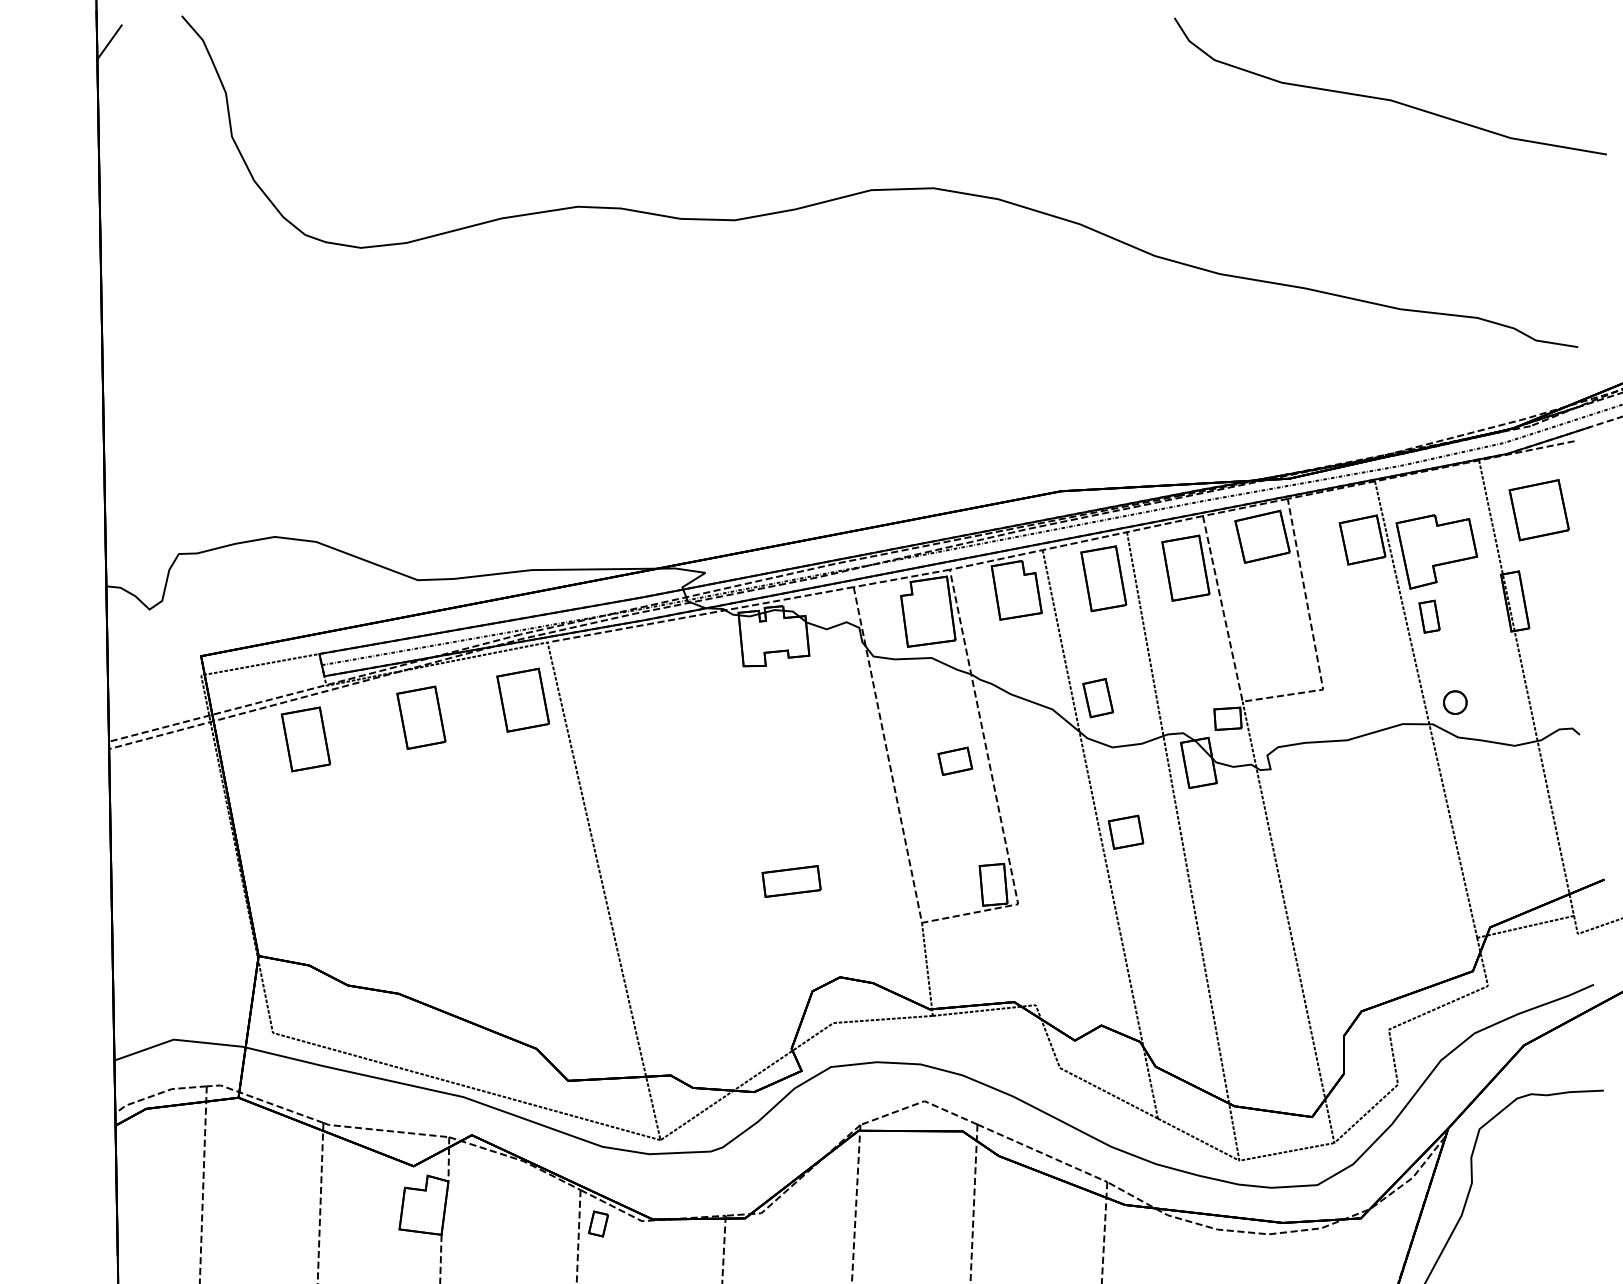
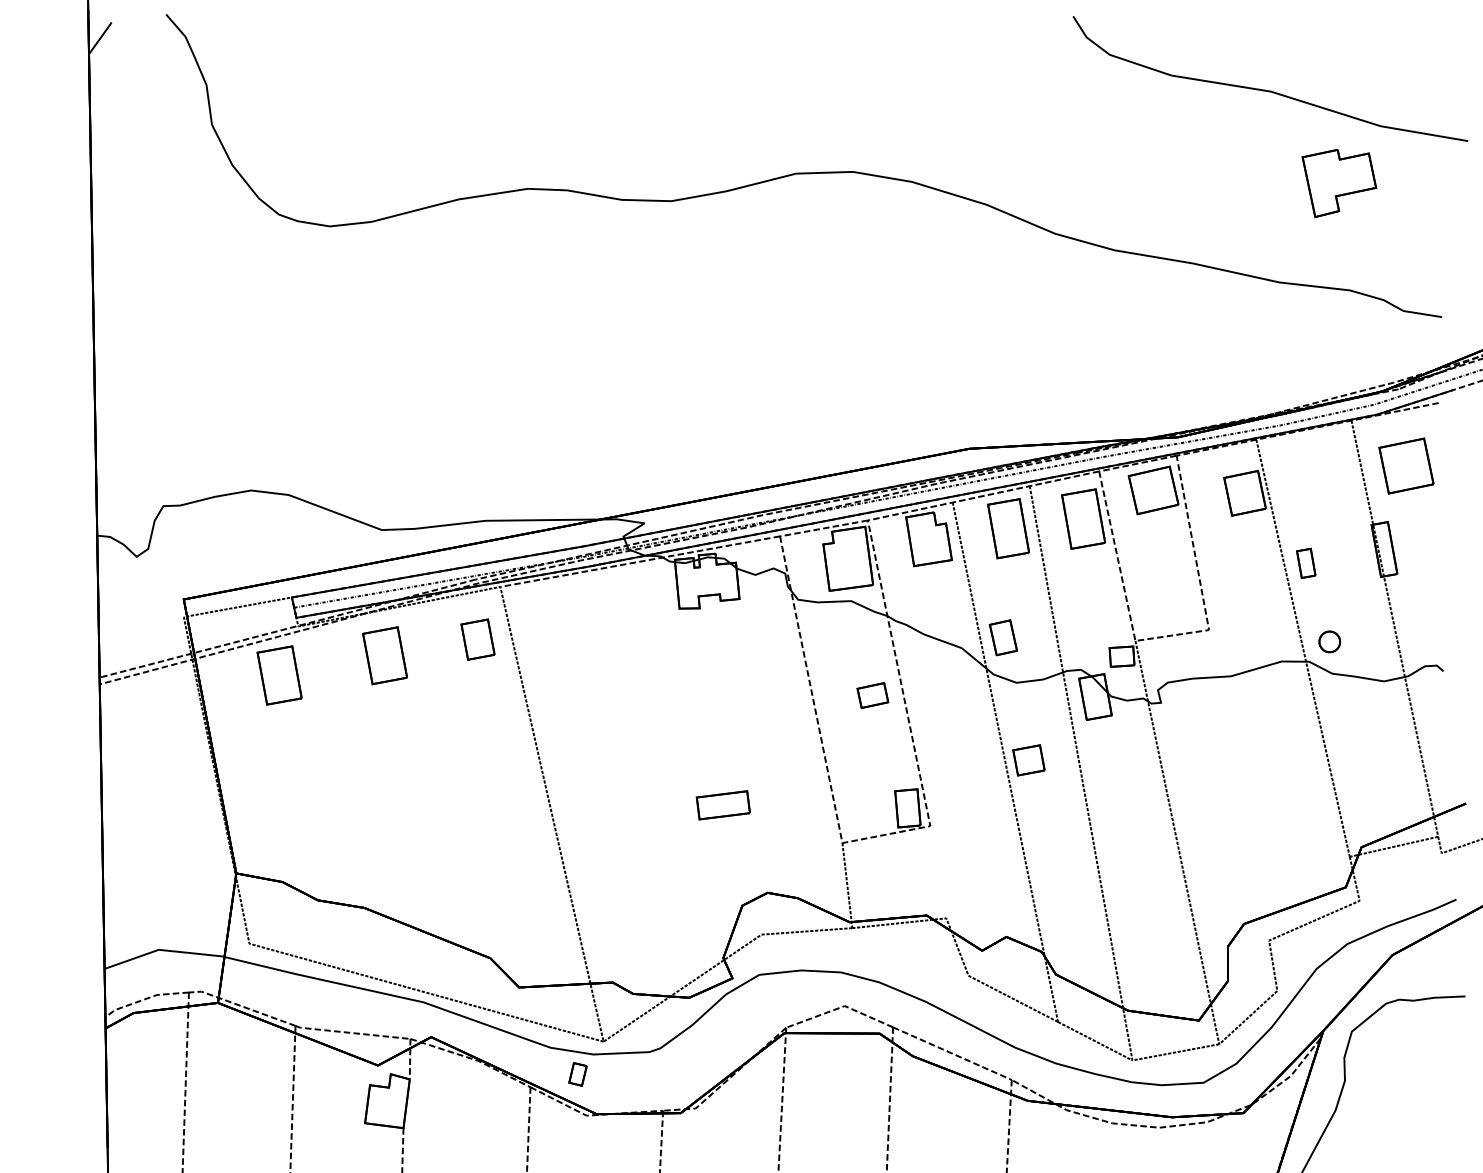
part: (1436, 551) -> (1339, 183), moved
part: (522, 699) -> (477, 639), size x0.7
part: (598, 1223) -> (577, 1073), moved

